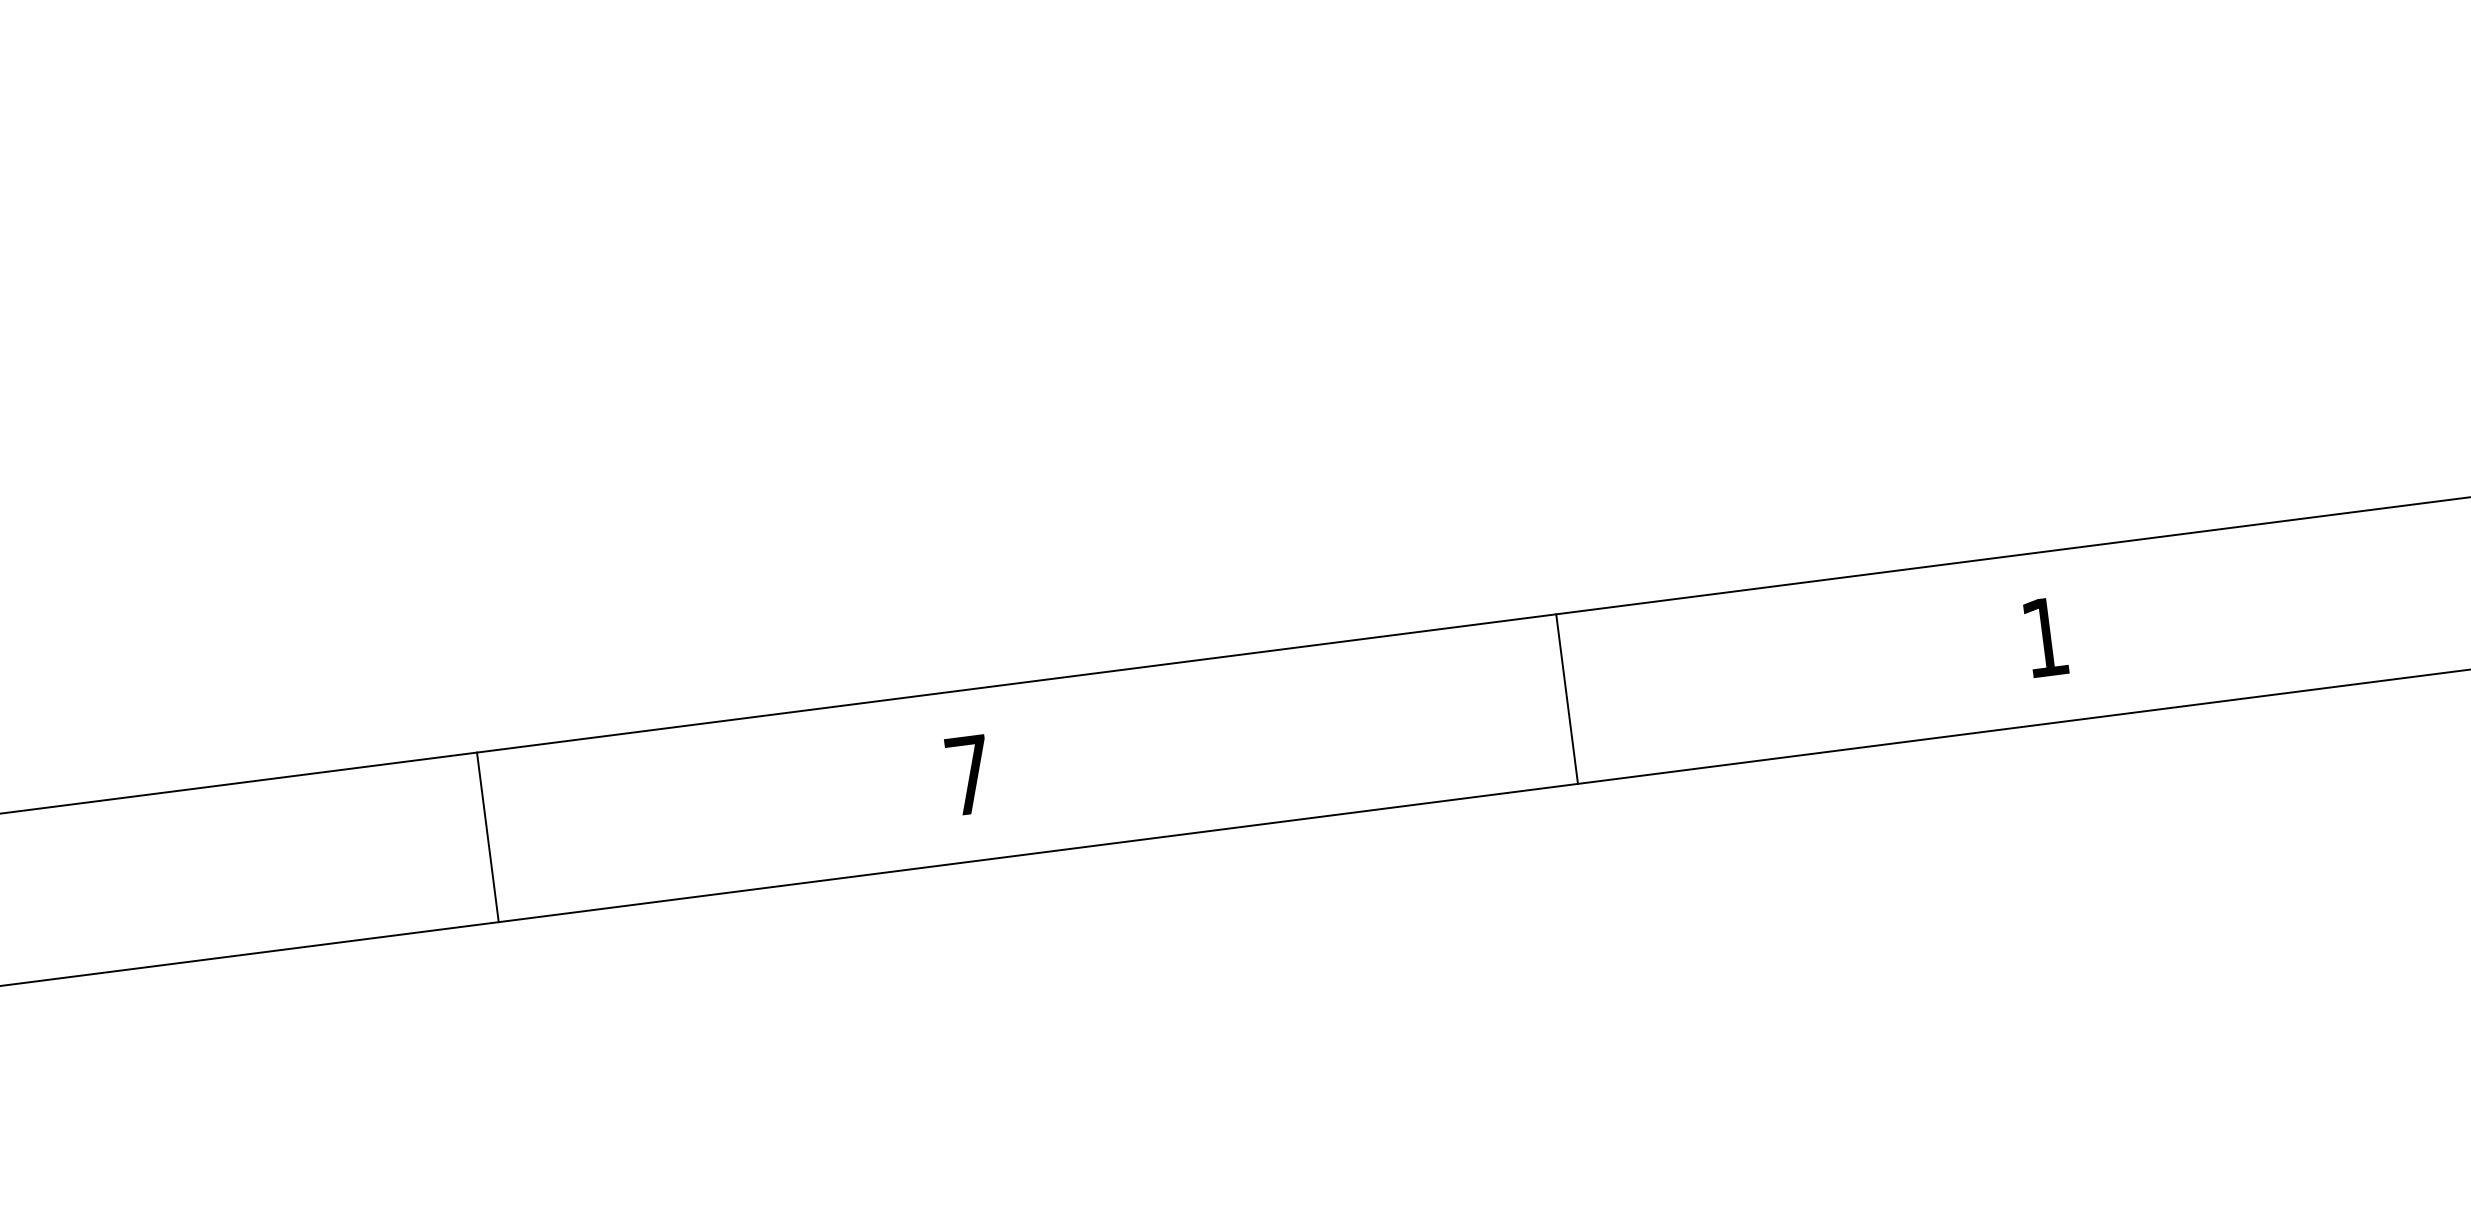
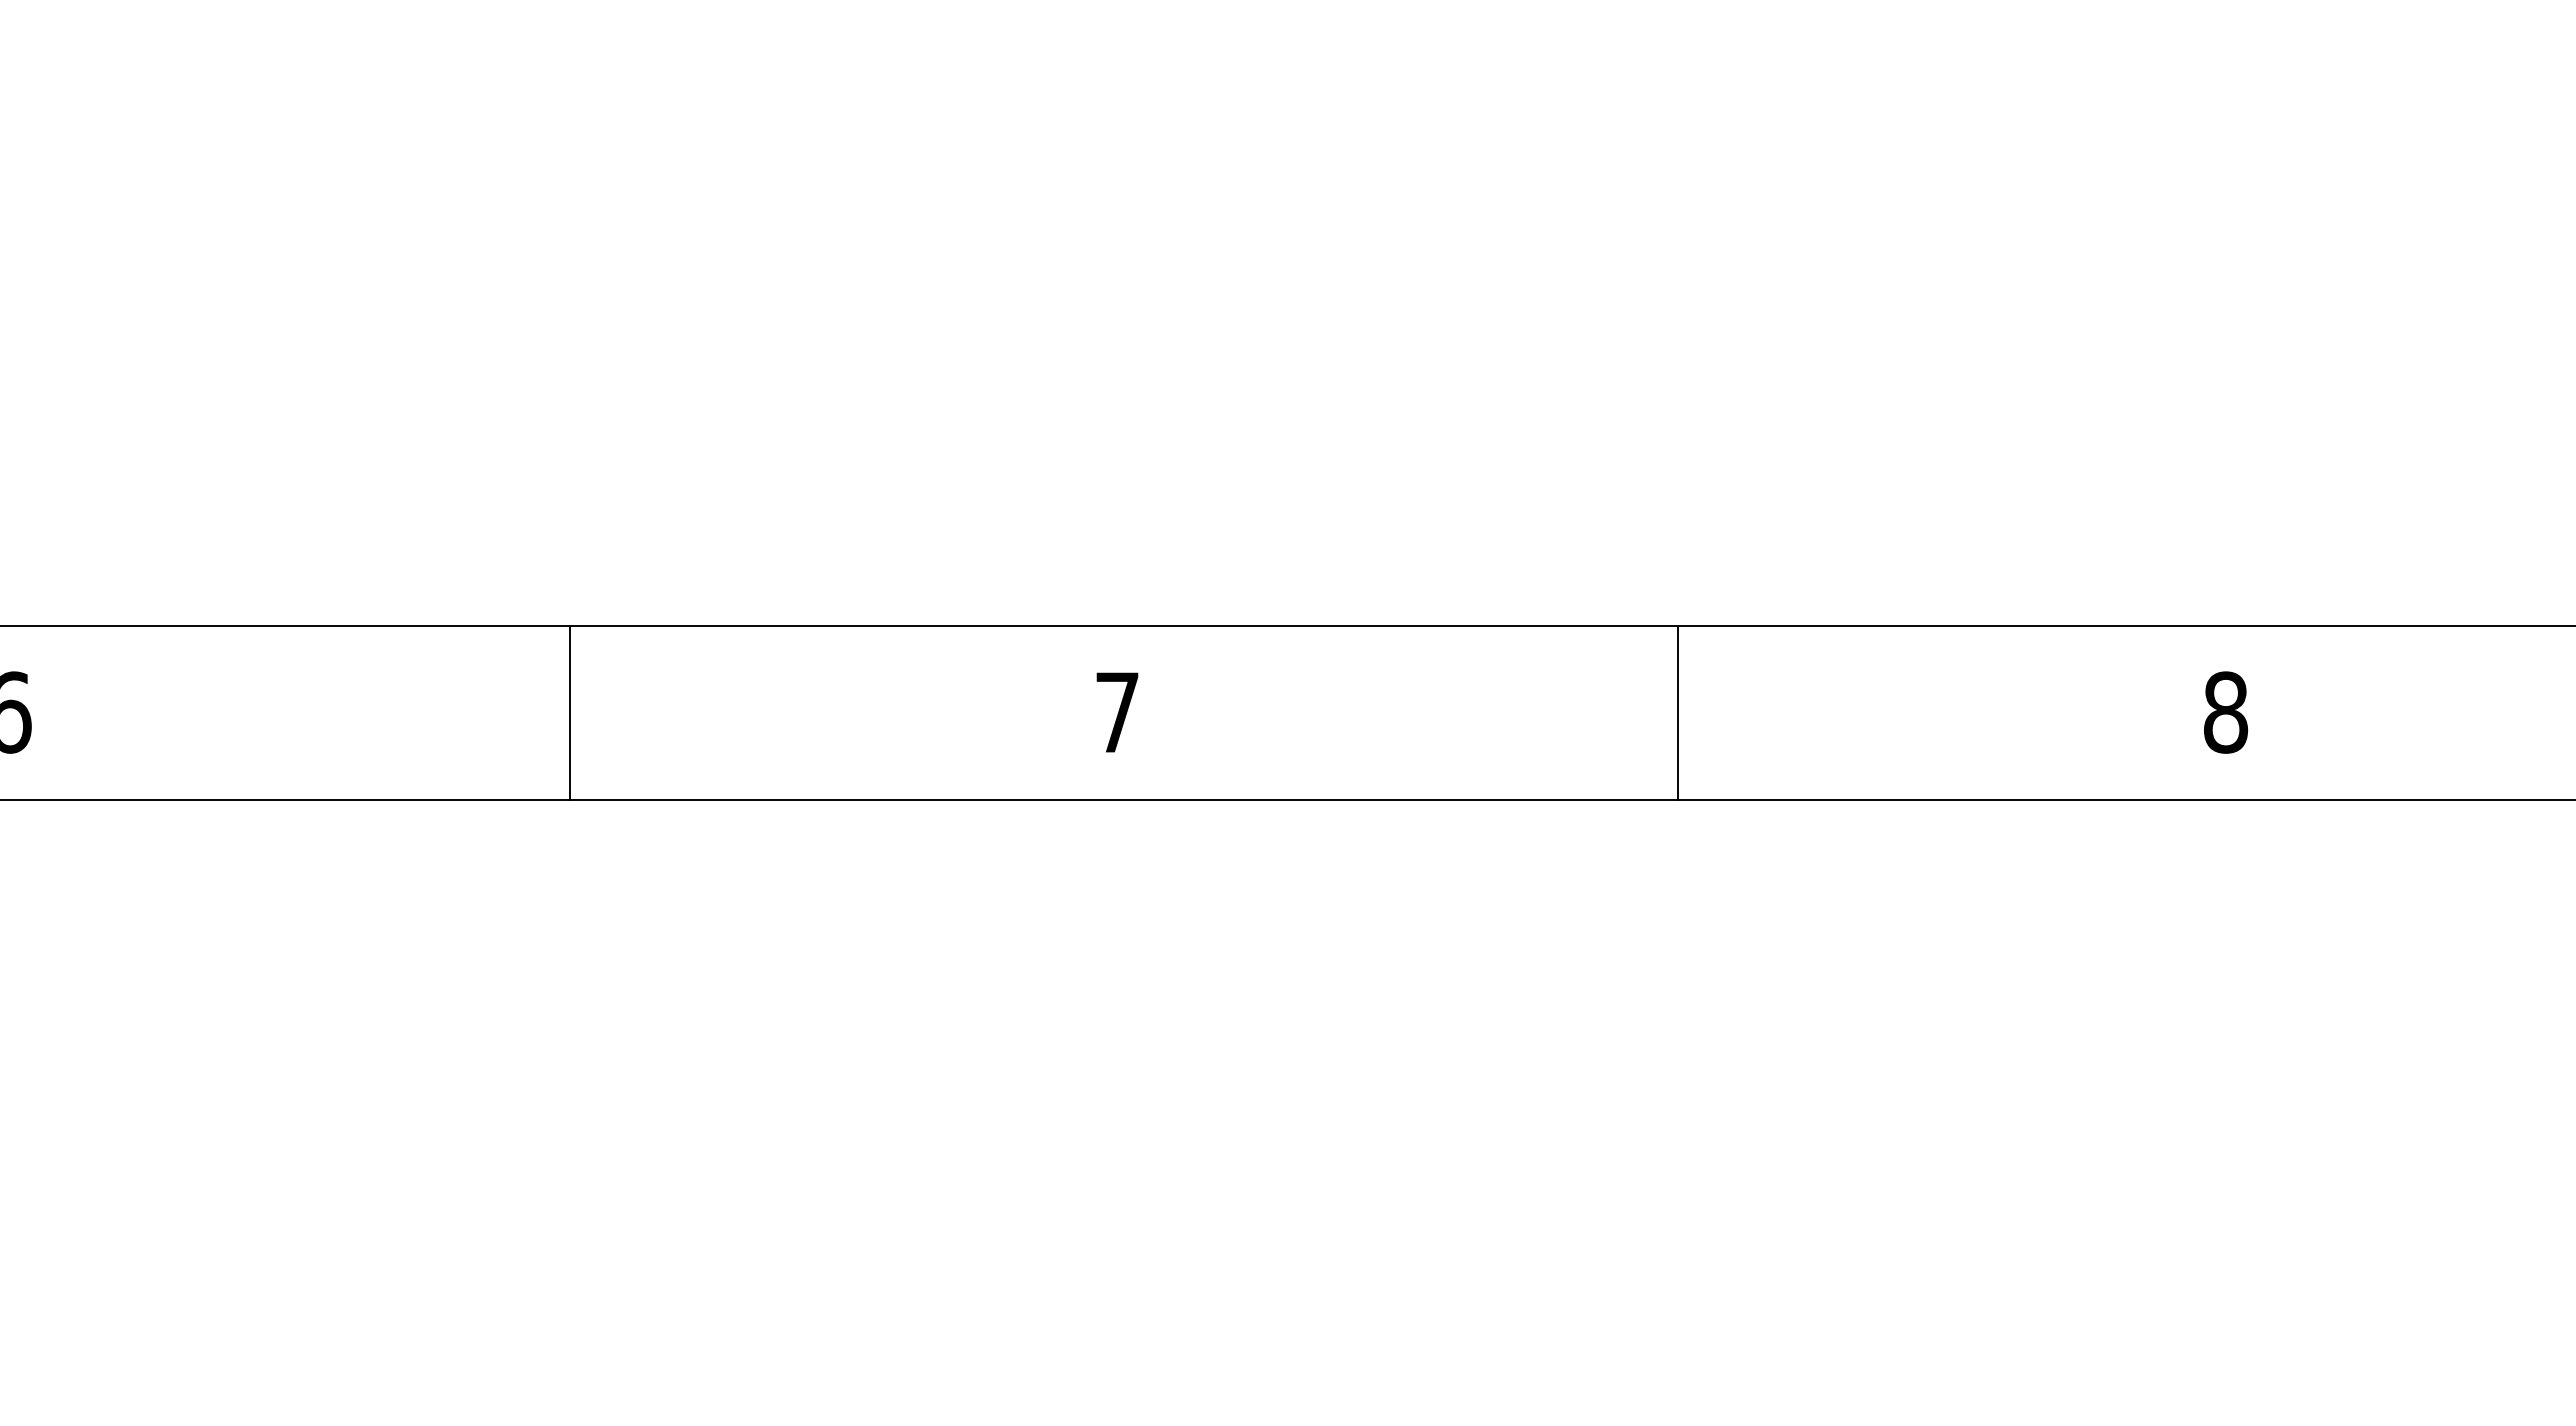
text: (2045, 637) -> (2226, 712), 1 -> 8
line: (1567, 698) -> (1678, 712), moved
line: (488, 836) -> (570, 712), moved

